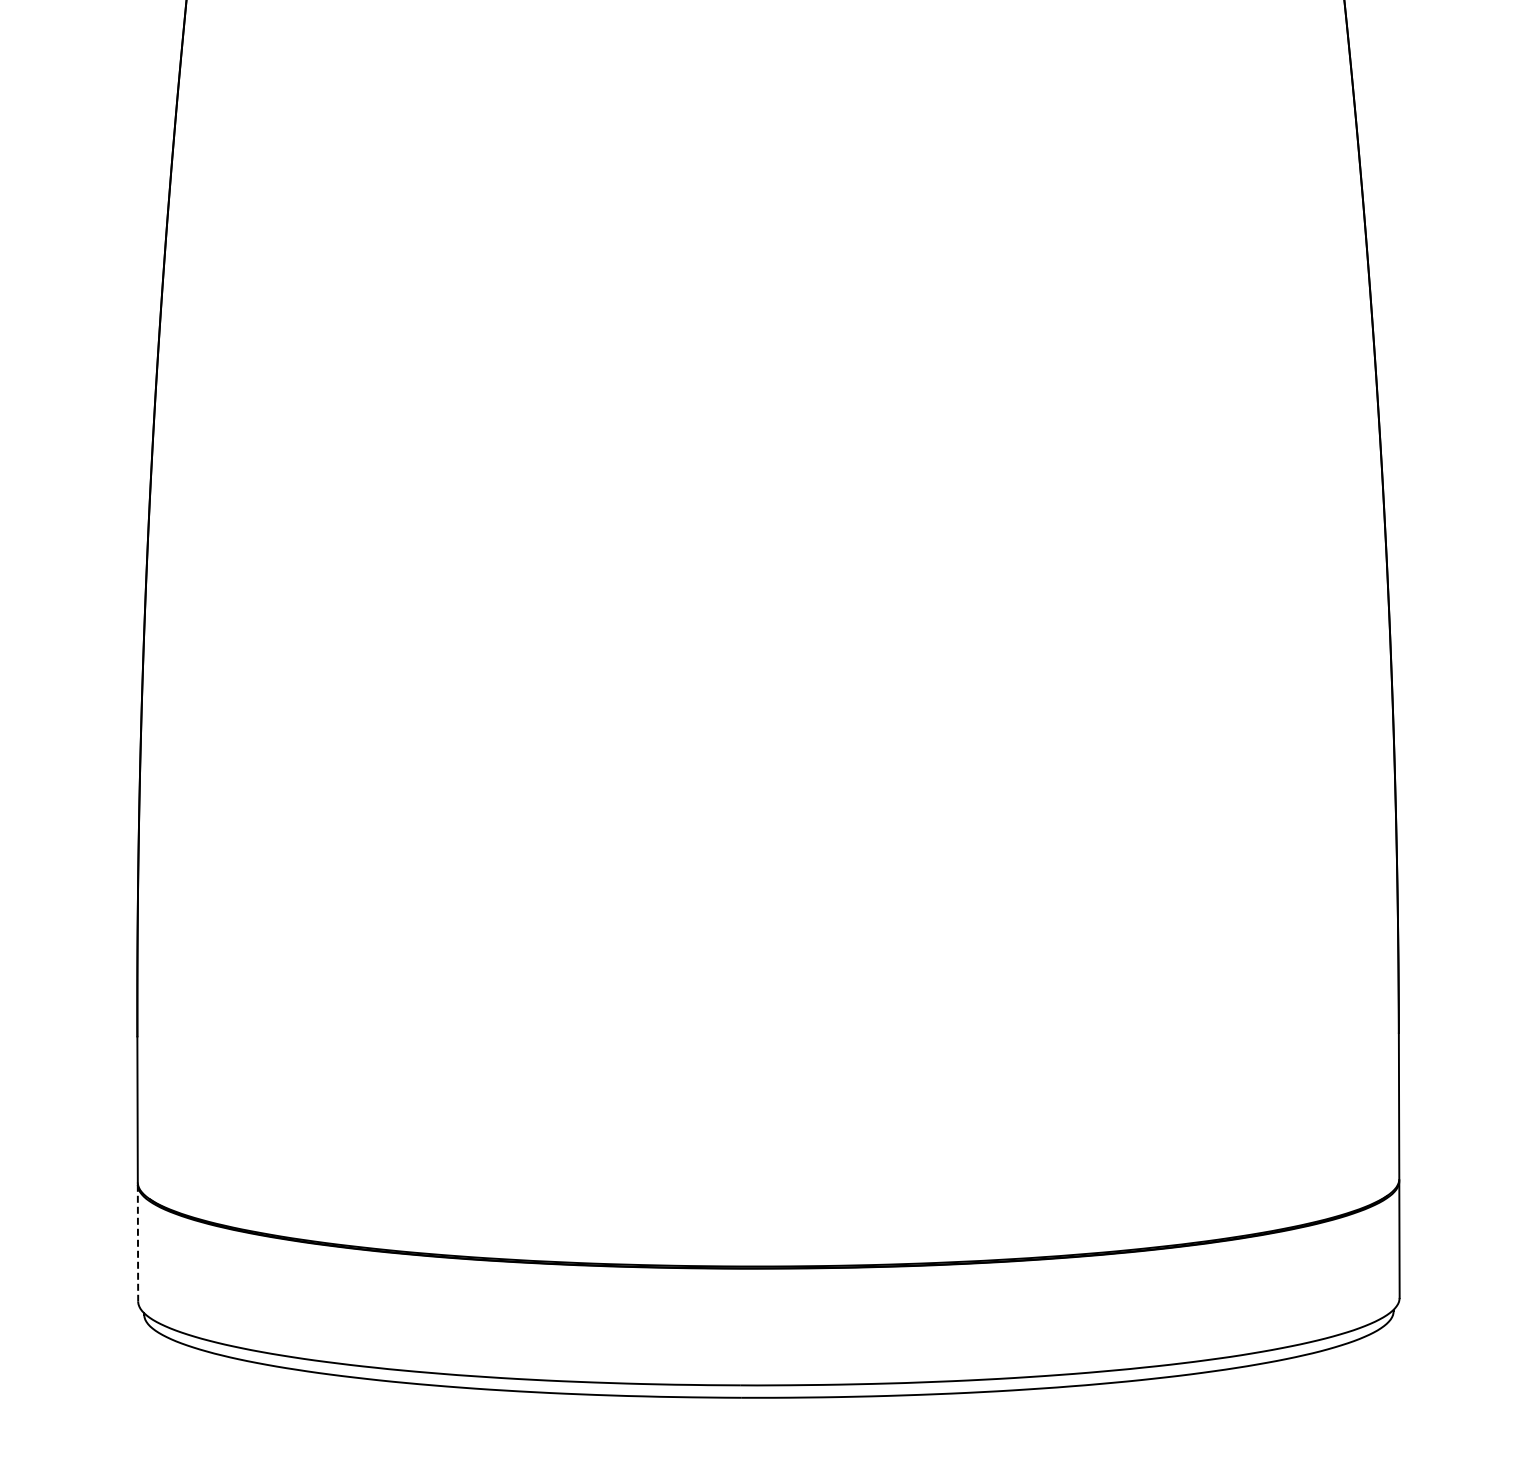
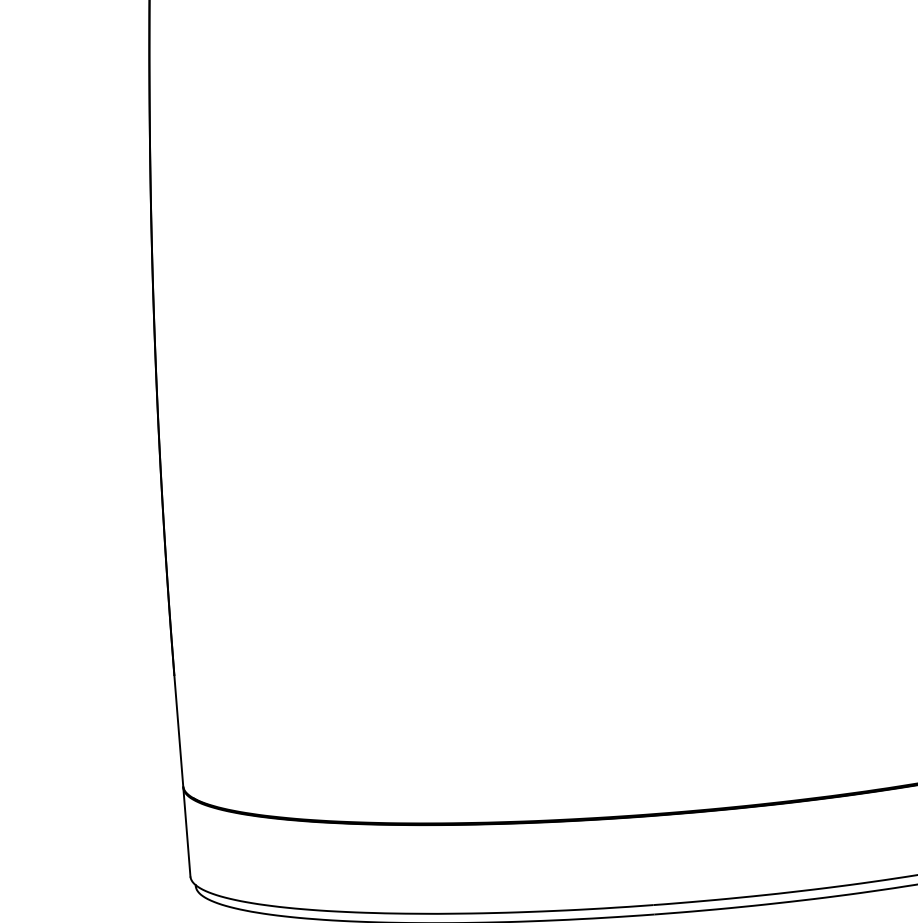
line: (138, 1243) -> (187, 832), dashed -> solid

